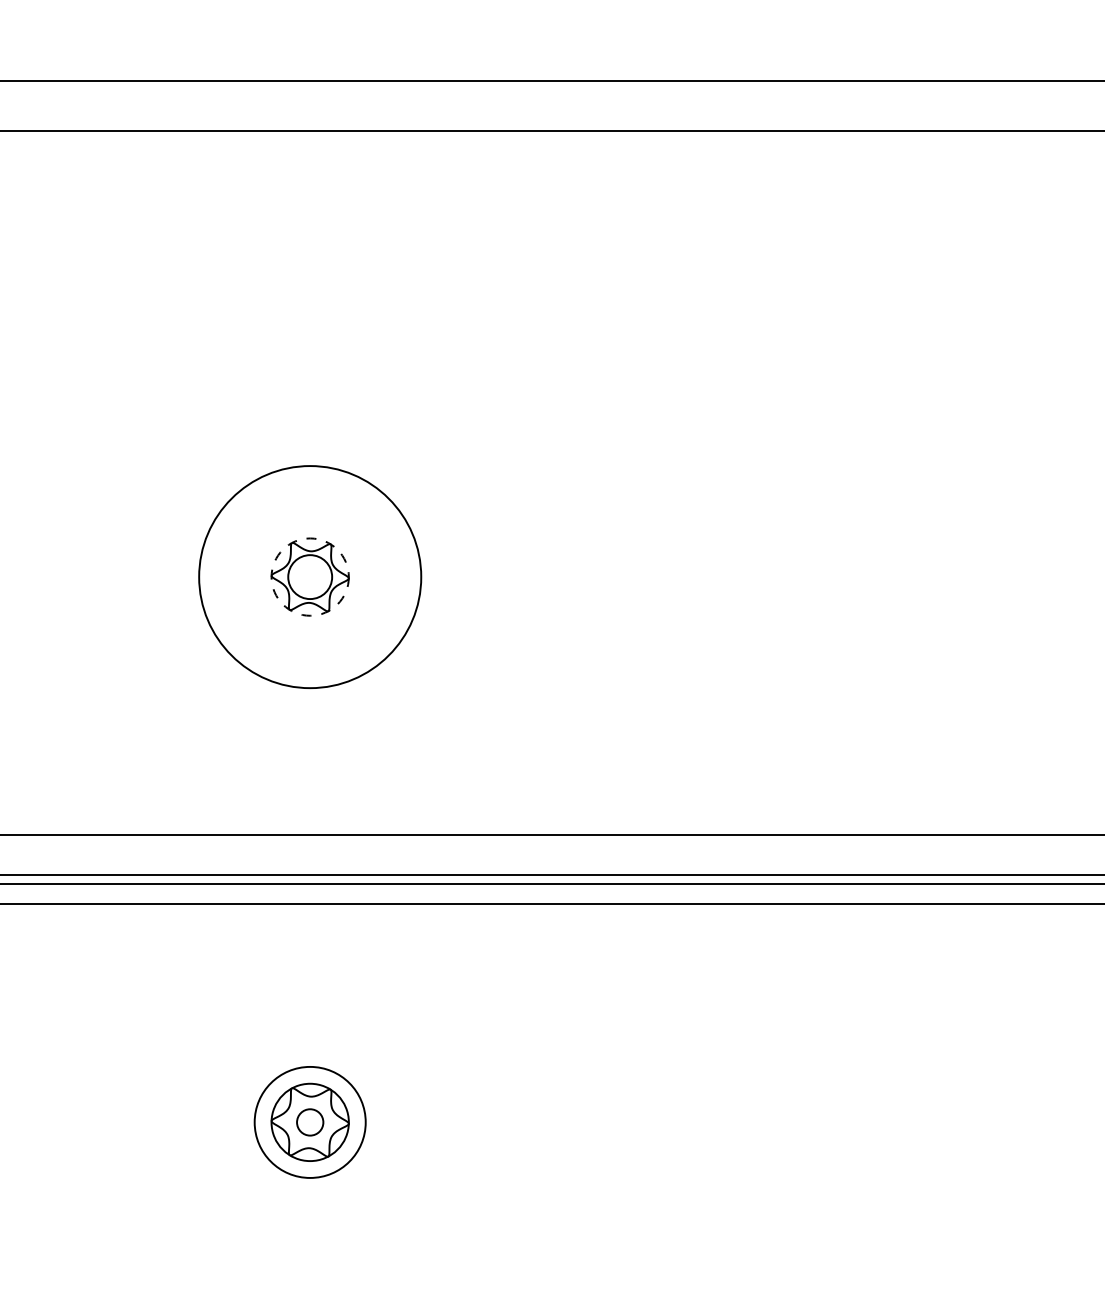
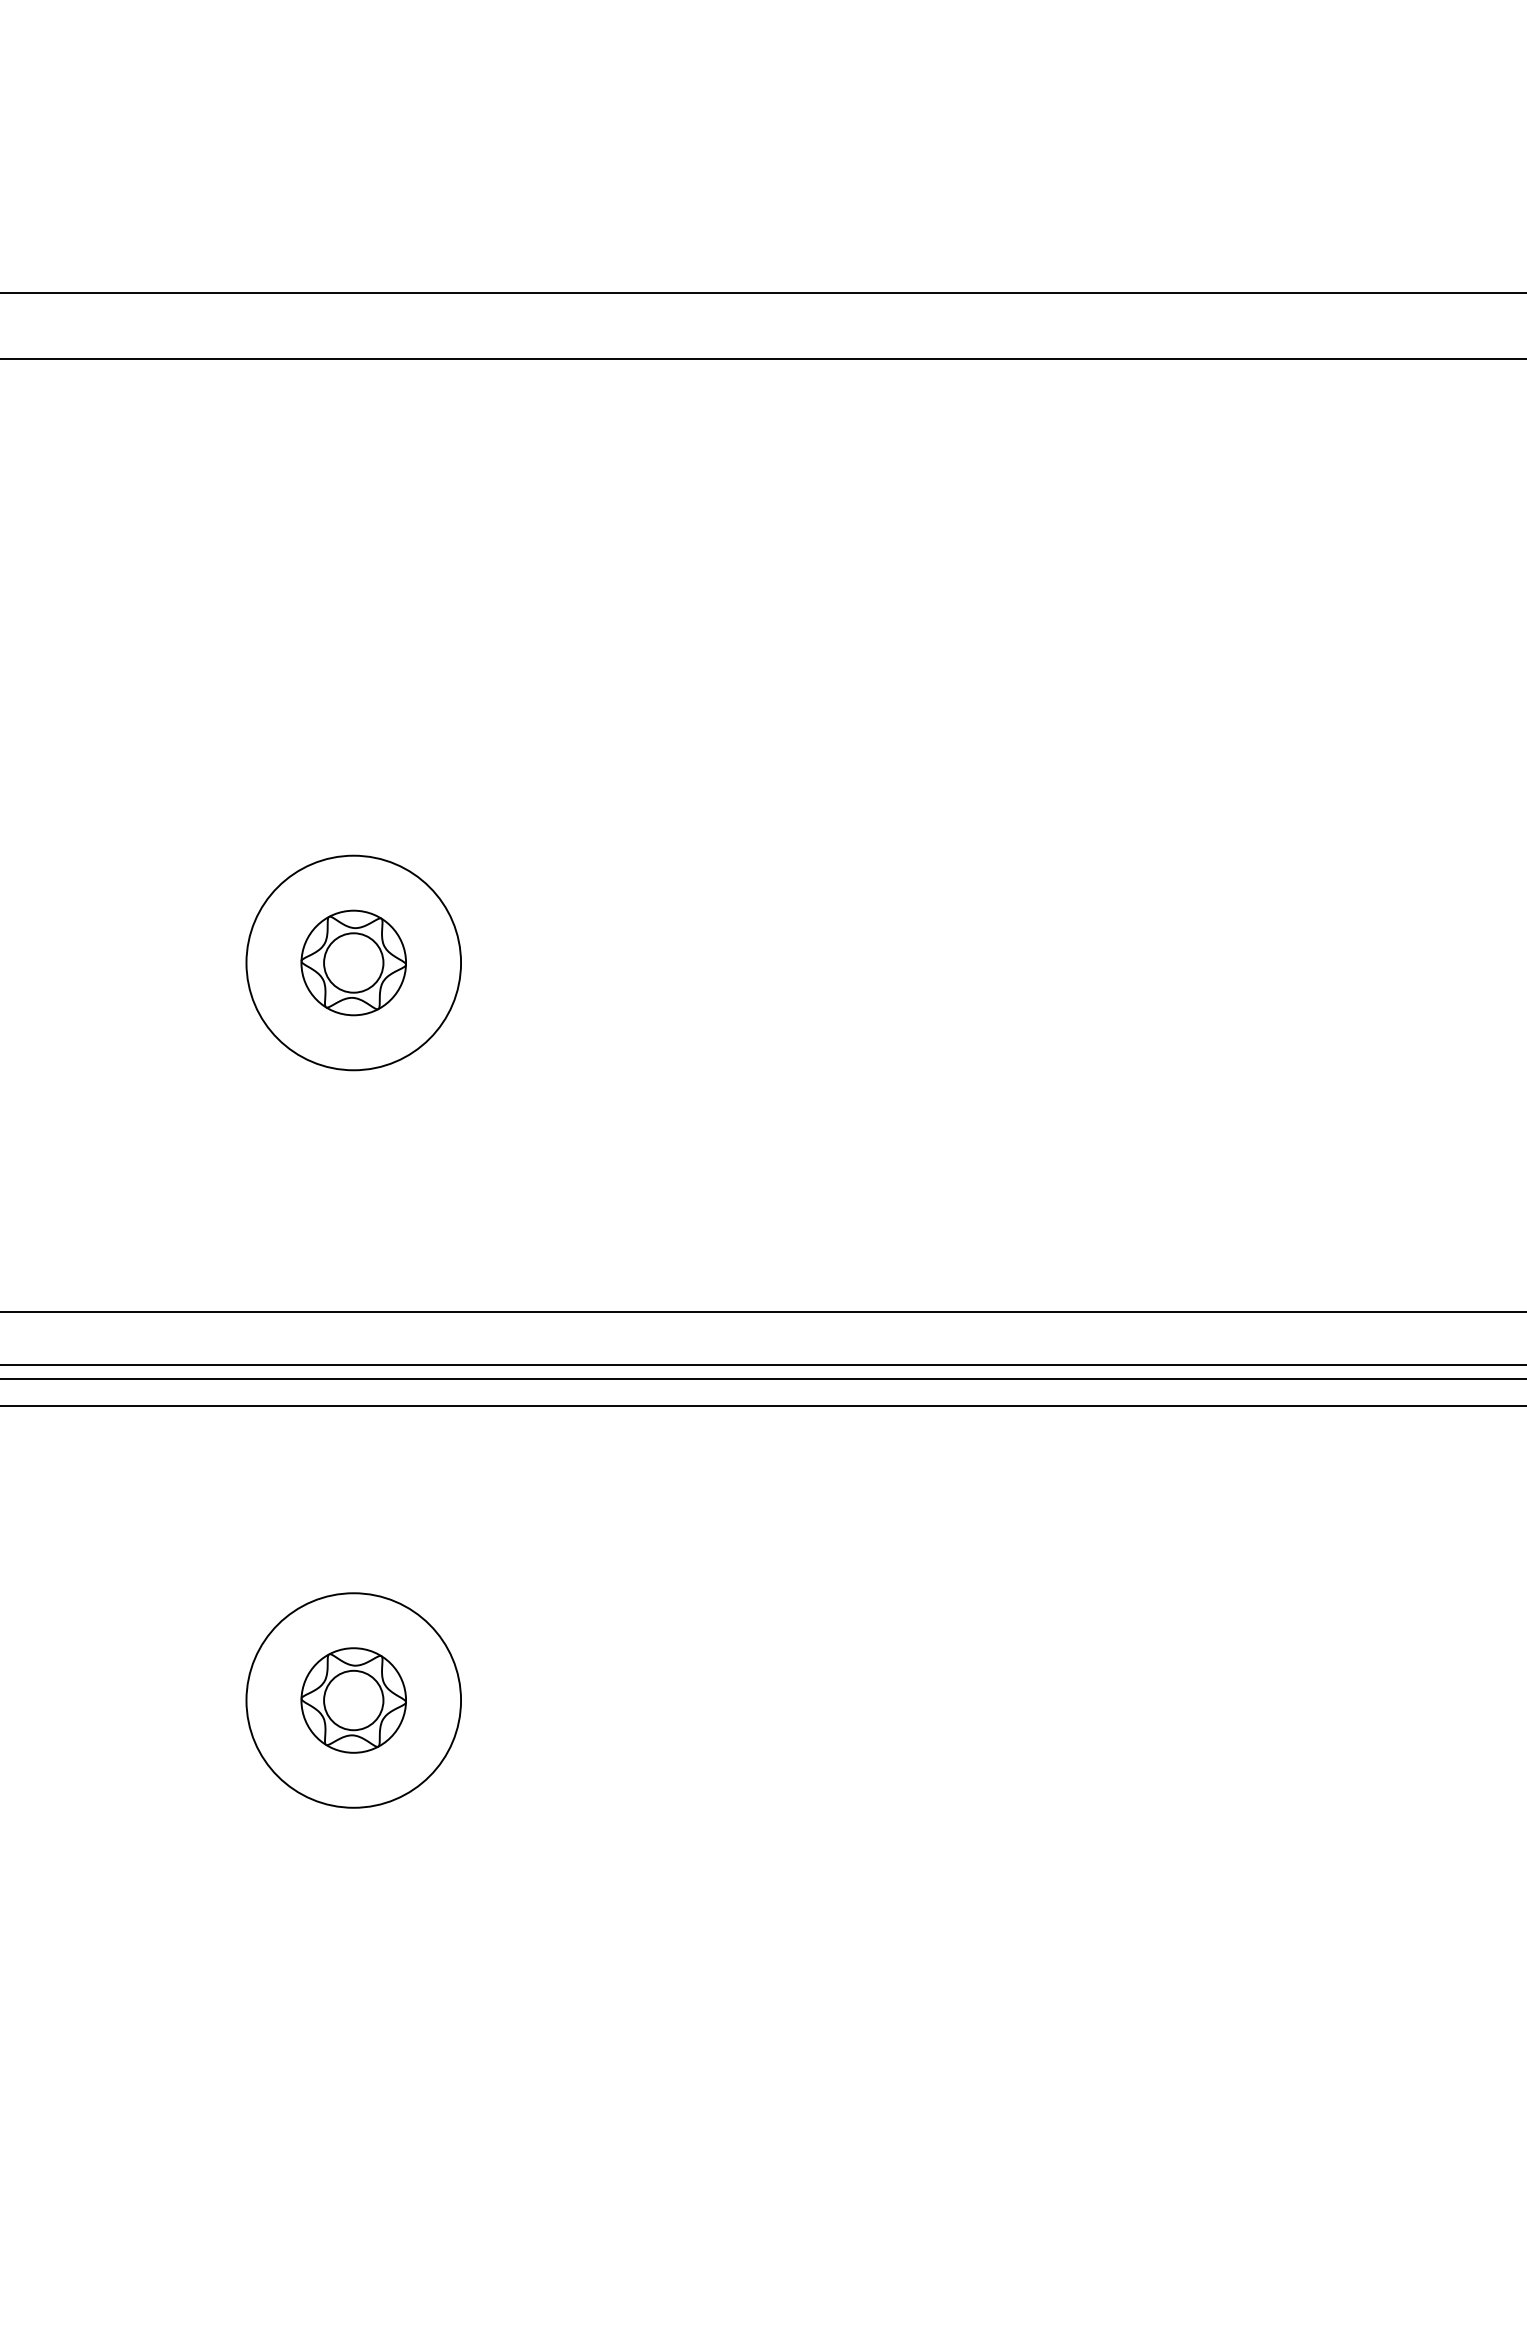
circle: (310, 576) -> (353, 962), dashed -> solid
circle: (310, 576) -> (353, 962), size x0.71
circle: (310, 1122) -> (353, 1700), size x1.43
circle: (310, 1122) -> (353, 1700), size x1.67

